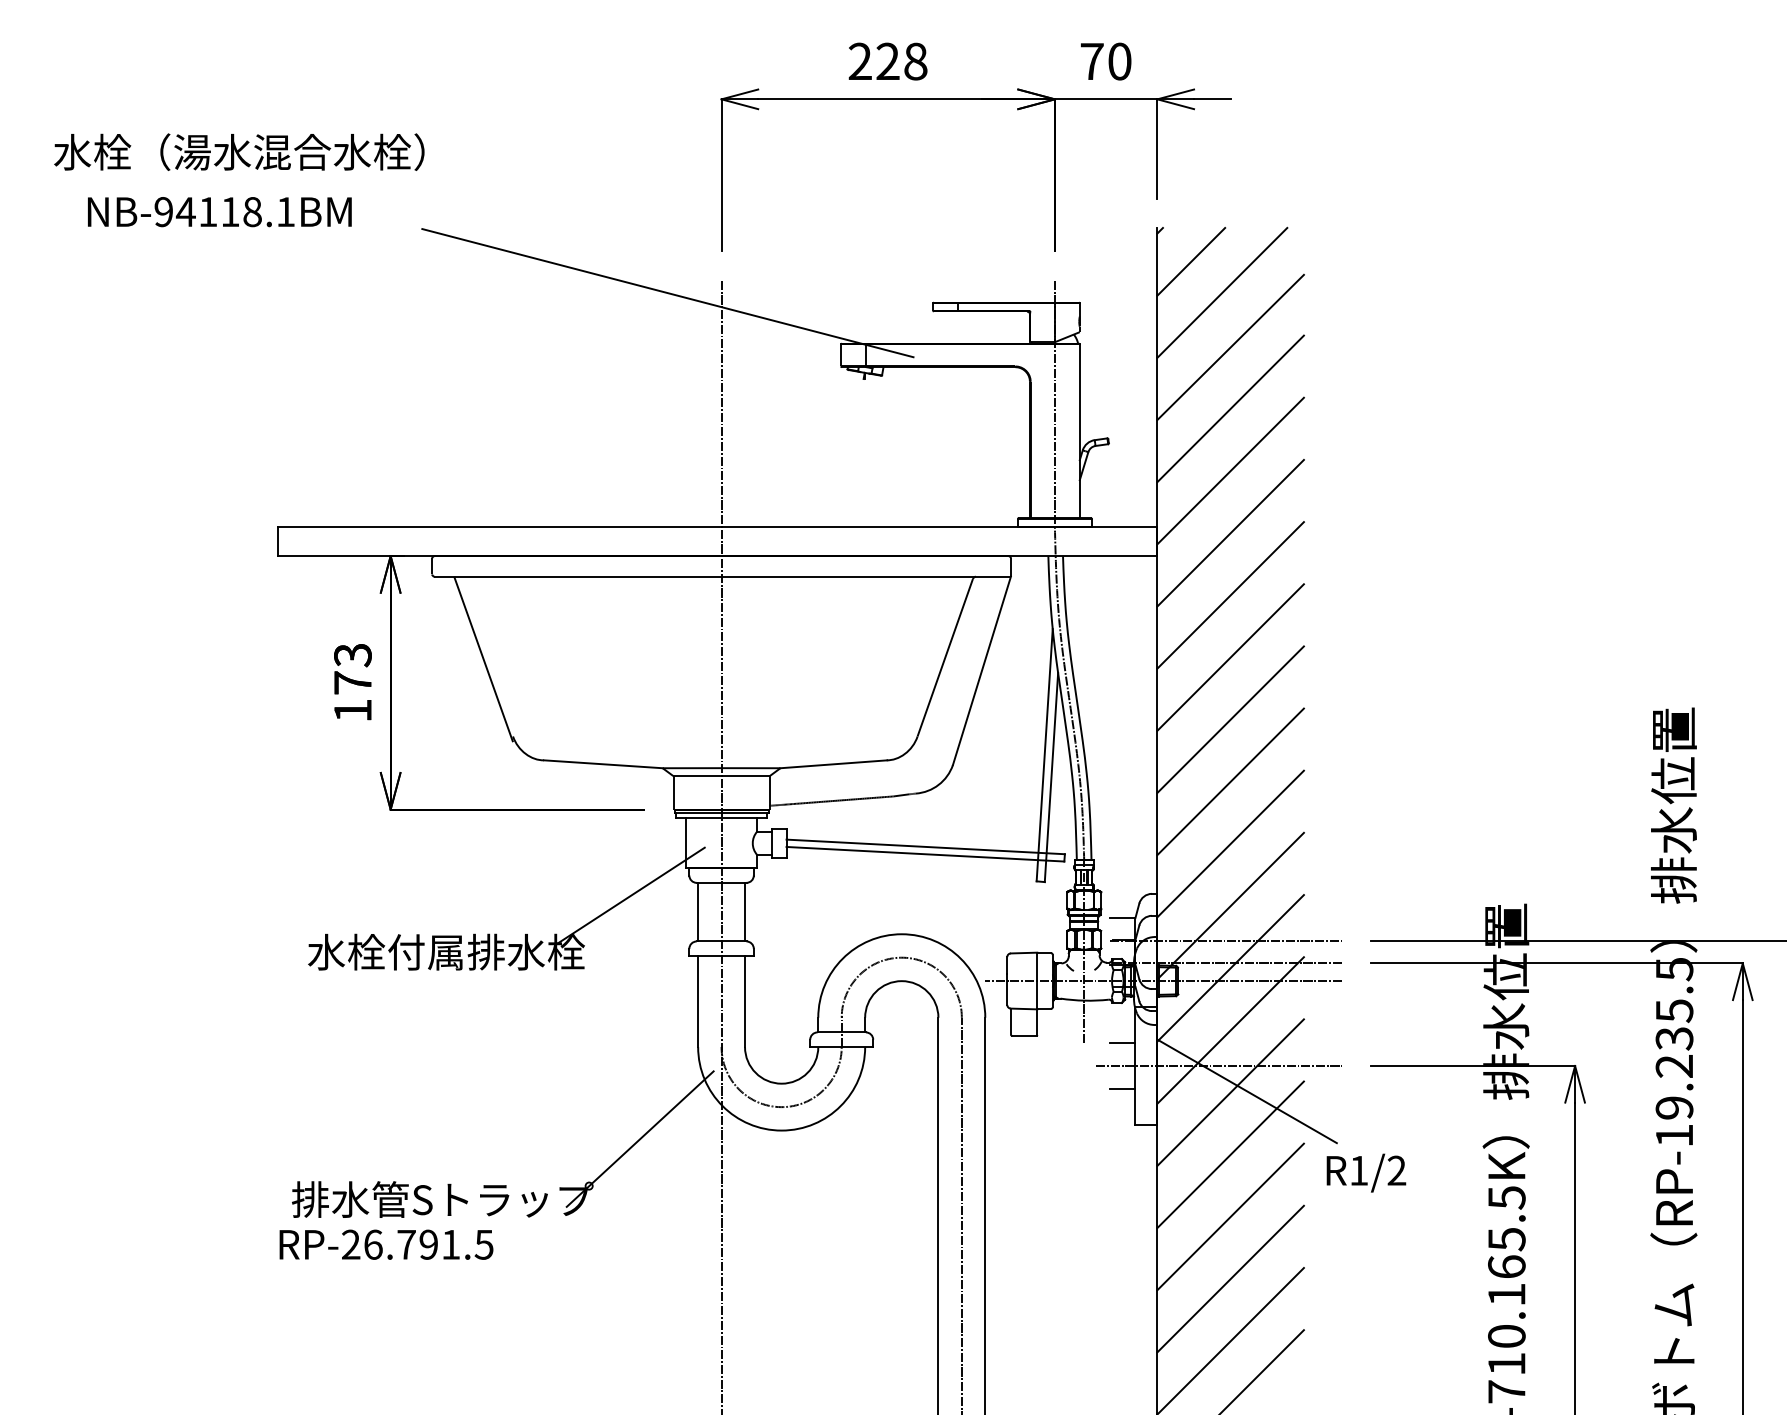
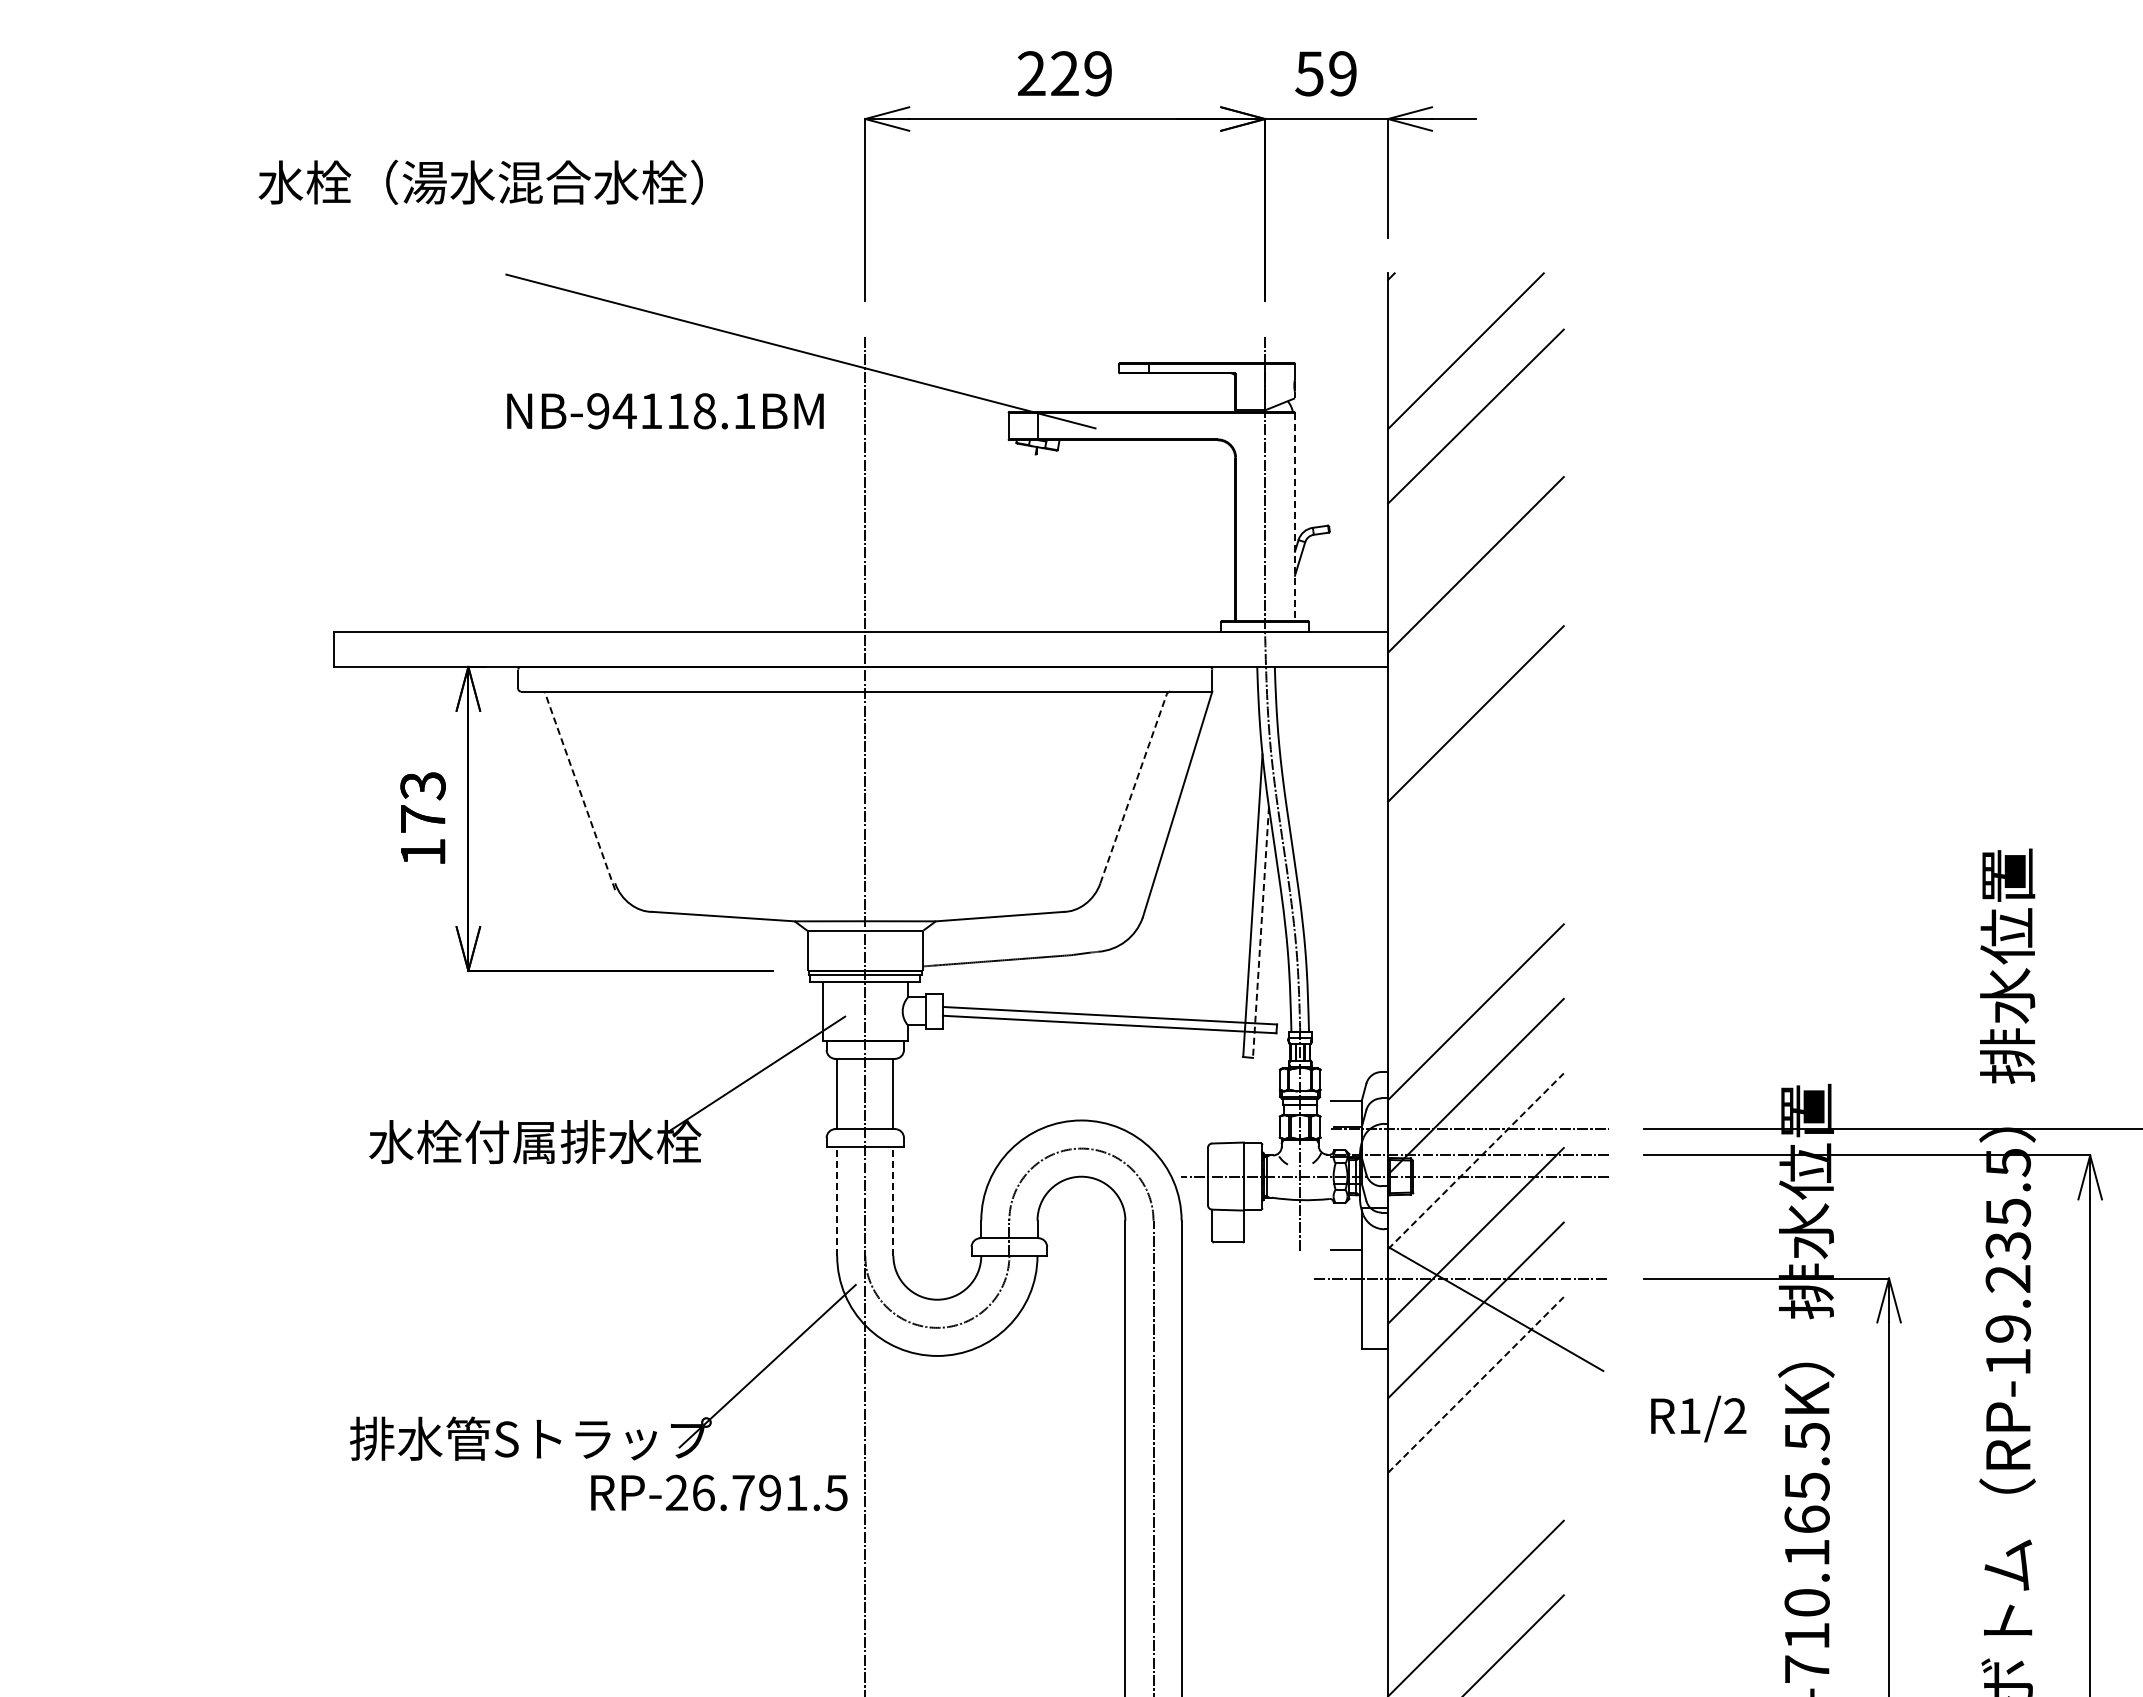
text: (916, 61) -> (1098, 73), 228 -> 229
text: (1105, 61) -> (1325, 73), 70 -> 59
text: (239, 151) -> (480, 181), moved
text: (219, 212) -> (665, 411), moved
line: (1191, 261) -> (1428, 313), removed
line: (1230, 409) -> (1475, 490), removed
line: (1079, 431) -> (1294, 517), solid -> dashed
line: (1230, 533) -> (1475, 639), removed
line: (945, 657) -> (1133, 788), solid -> dashed
line: (1230, 657) -> (1475, 788), removed
line: (483, 659) -> (579, 790), solid -> dashed
line: (1230, 719) -> (1475, 862), removed
line: (1051, 777) -> (1260, 932), solid -> dashed
line: (1230, 781) -> (1475, 937), removed
line: (1231, 967) -> (1476, 1160), solid -> dashed
line: (698, 1001) -> (837, 1201), solid -> dashed
line: (745, 1001) -> (893, 1201), solid -> dashed
line: (1122, 1089) -> (1346, 1306), removed
line: (1231, 1154) -> (1476, 1384), solid -> dashed
text: (1366, 1172) -> (1698, 1418), moved
line: (1230, 1216) -> (1475, 1459), removed
text: (386, 1244) -> (719, 1492), moved
line: (1230, 1278) -> (1475, 1533), removed

